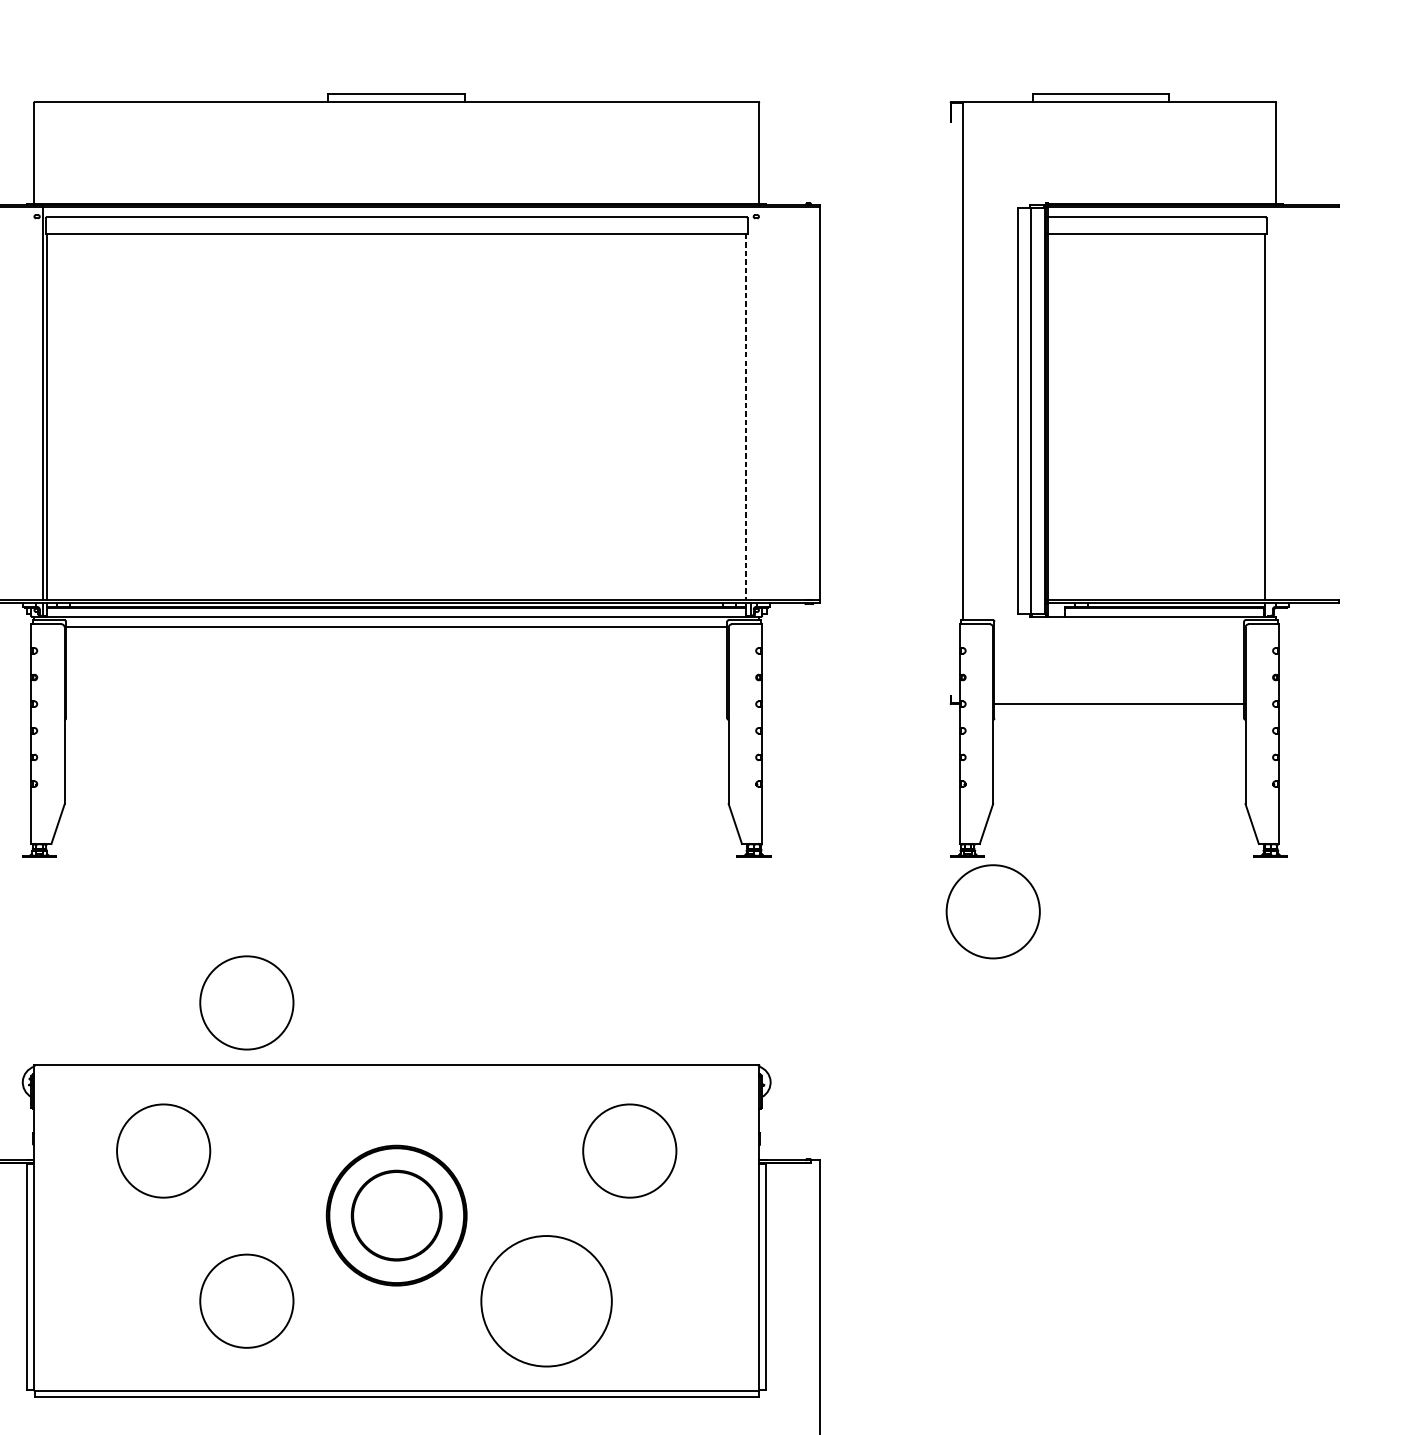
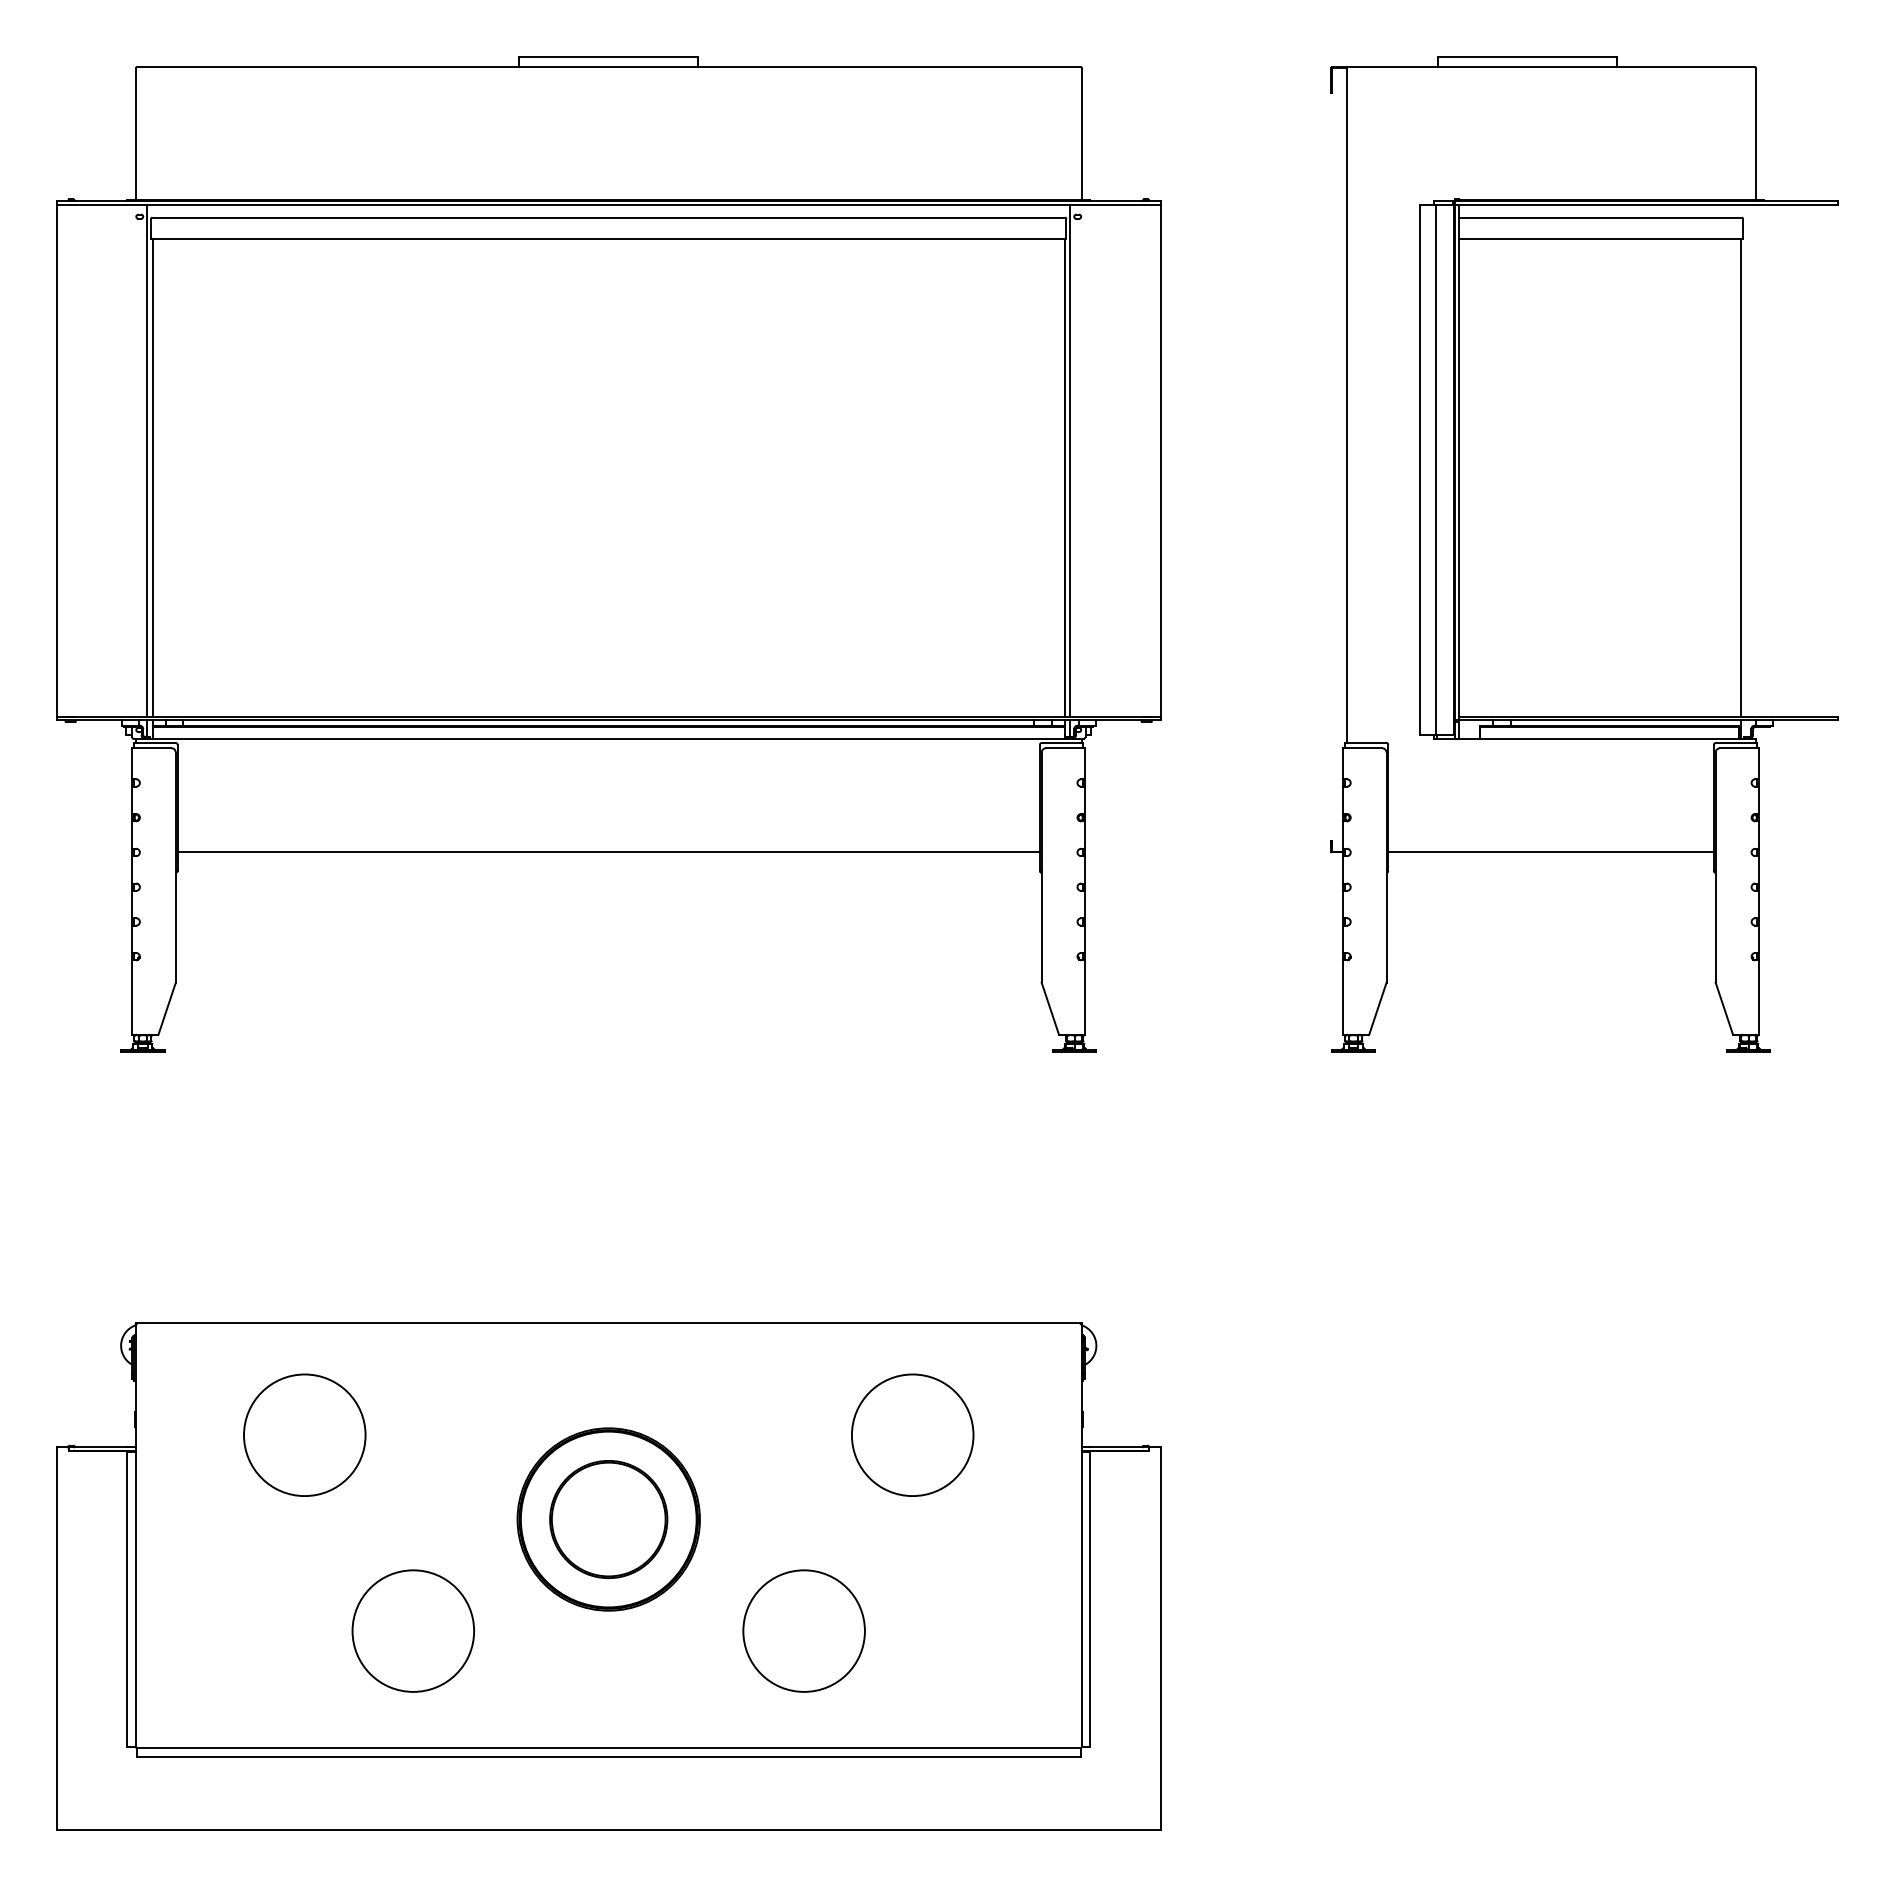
line: (750, 403) -> (1070, 460), added
line: (746, 417) -> (1064, 478), dashed -> solid
line: (396, 626) -> (608, 852), moved
circle: (993, 911) -> (1386, 1122), removed
circle: (246, 1002) -> (412, 1241), removed
circle: (546, 1300) -> (803, 1630), size x0.71

